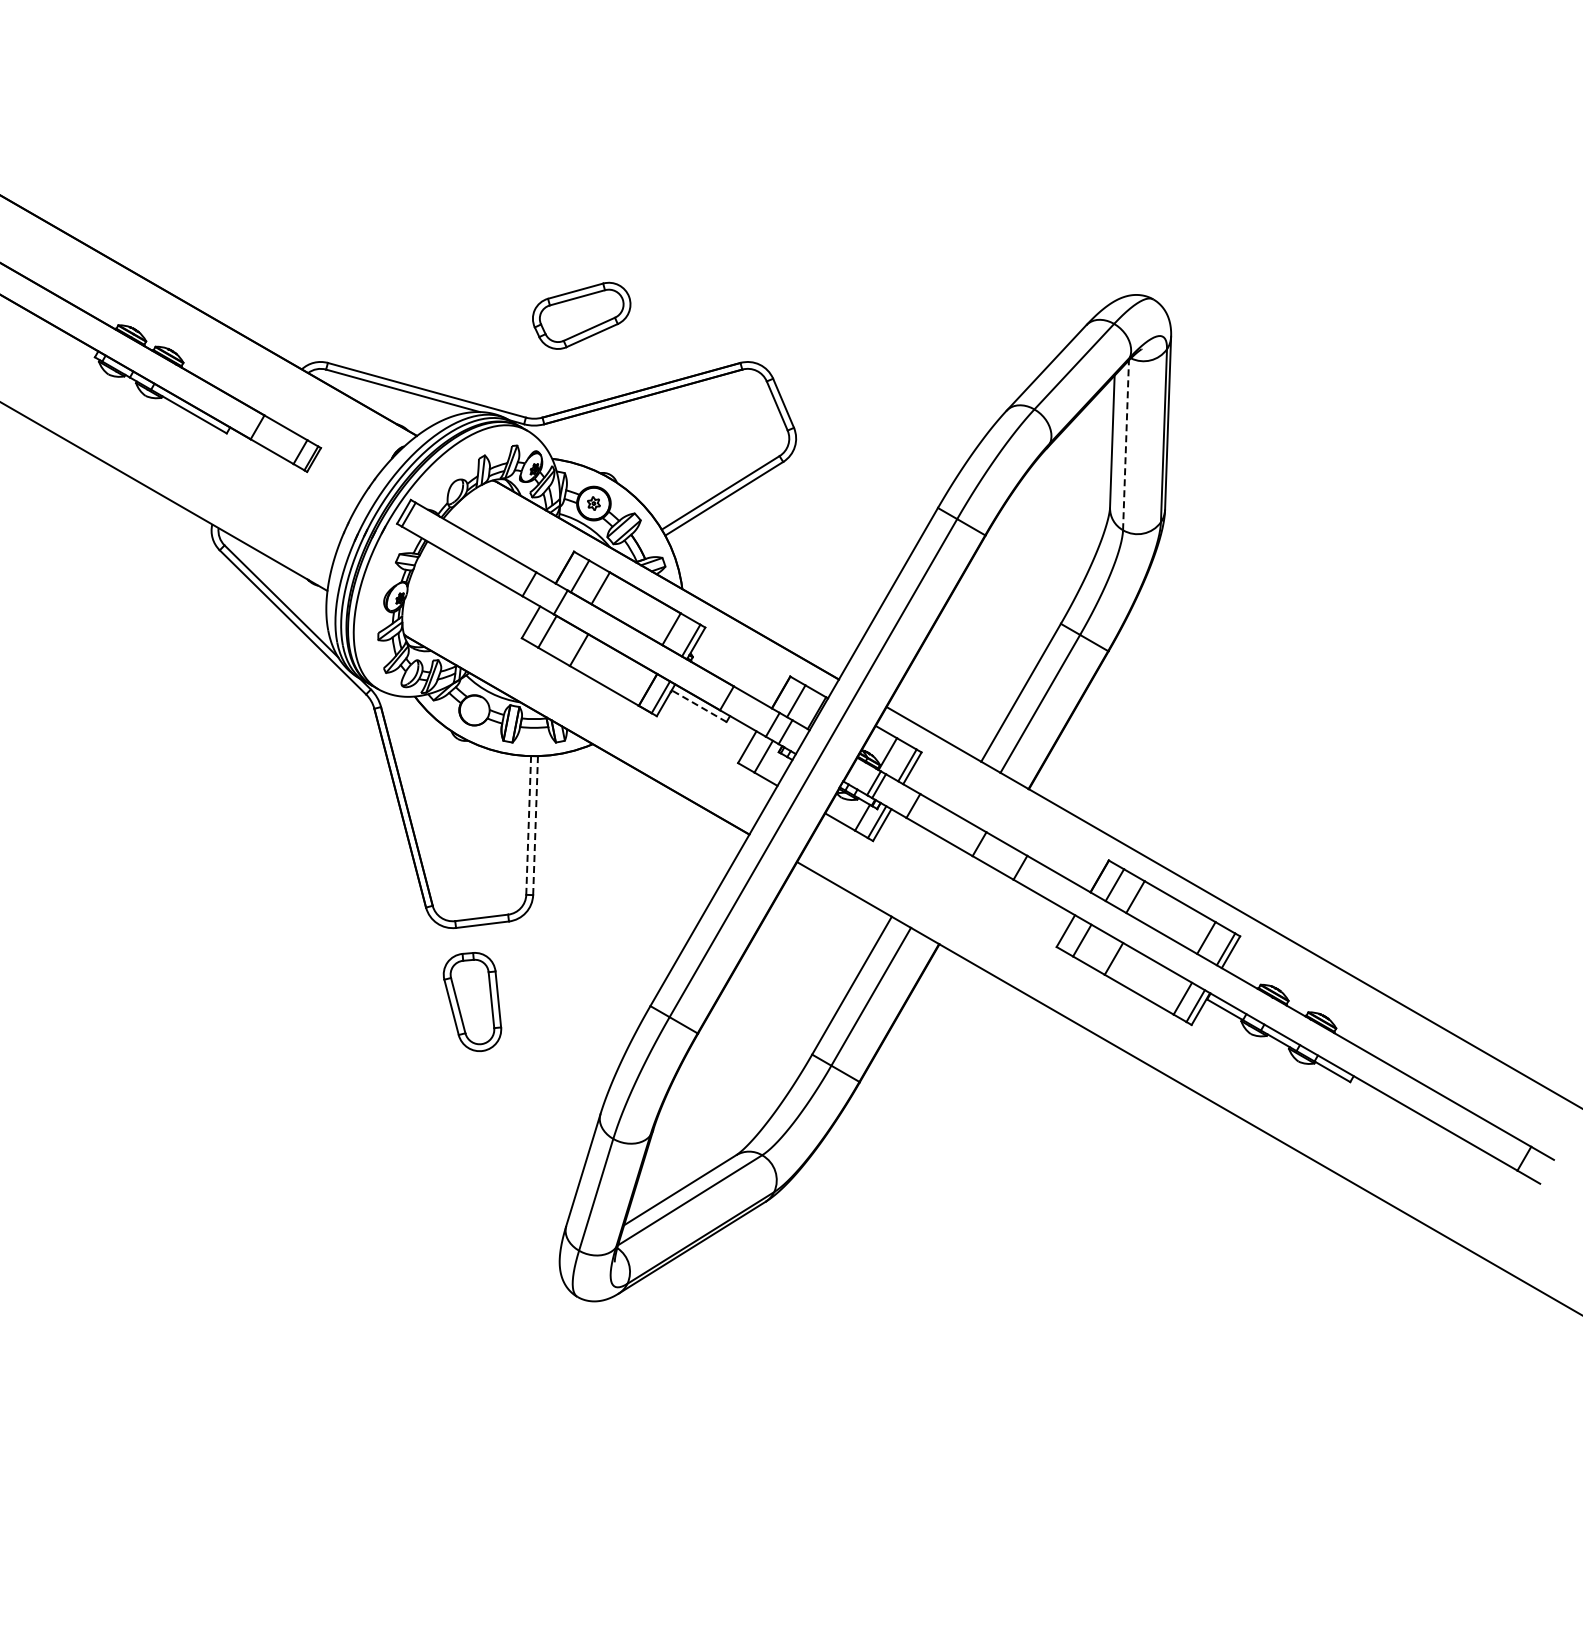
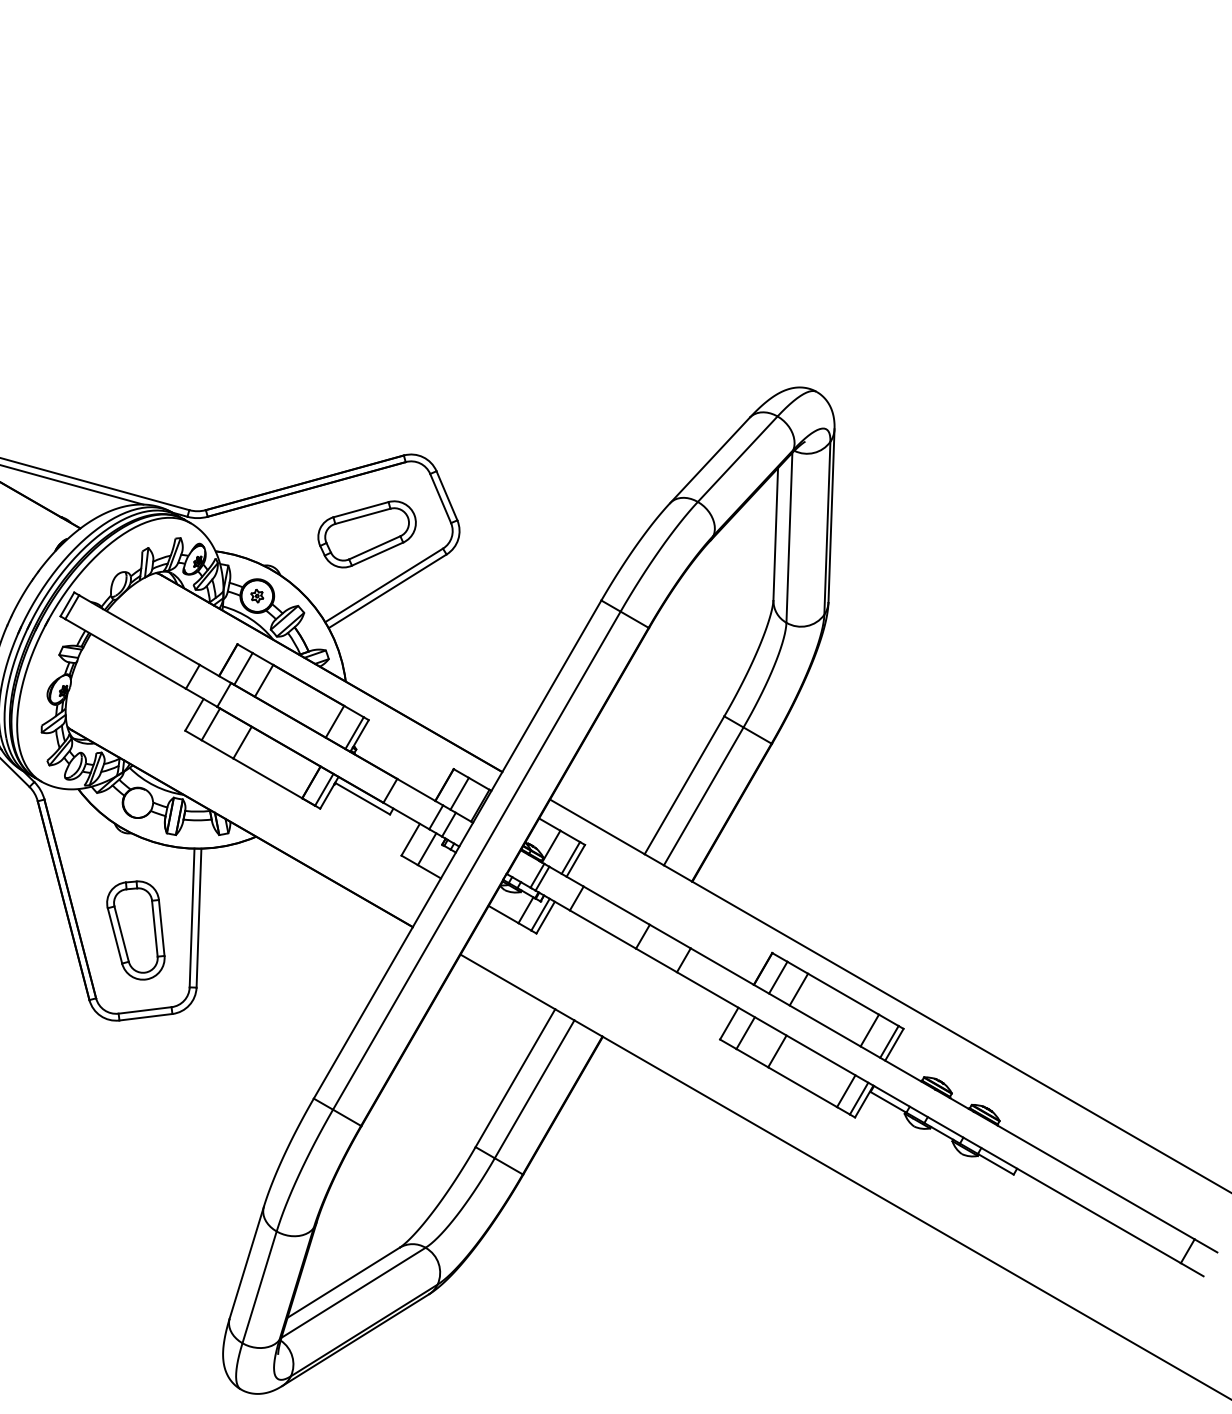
part: (581, 315) -> (366, 534), moved
line: (1126, 445) -> (789, 538), dashed -> solid
line: (699, 706) -> (362, 799), dashed -> solid
line: (528, 824) -> (191, 917), dashed -> solid
line: (535, 825) -> (198, 918), dashed -> solid
part: (472, 1001) -> (135, 930), moved

